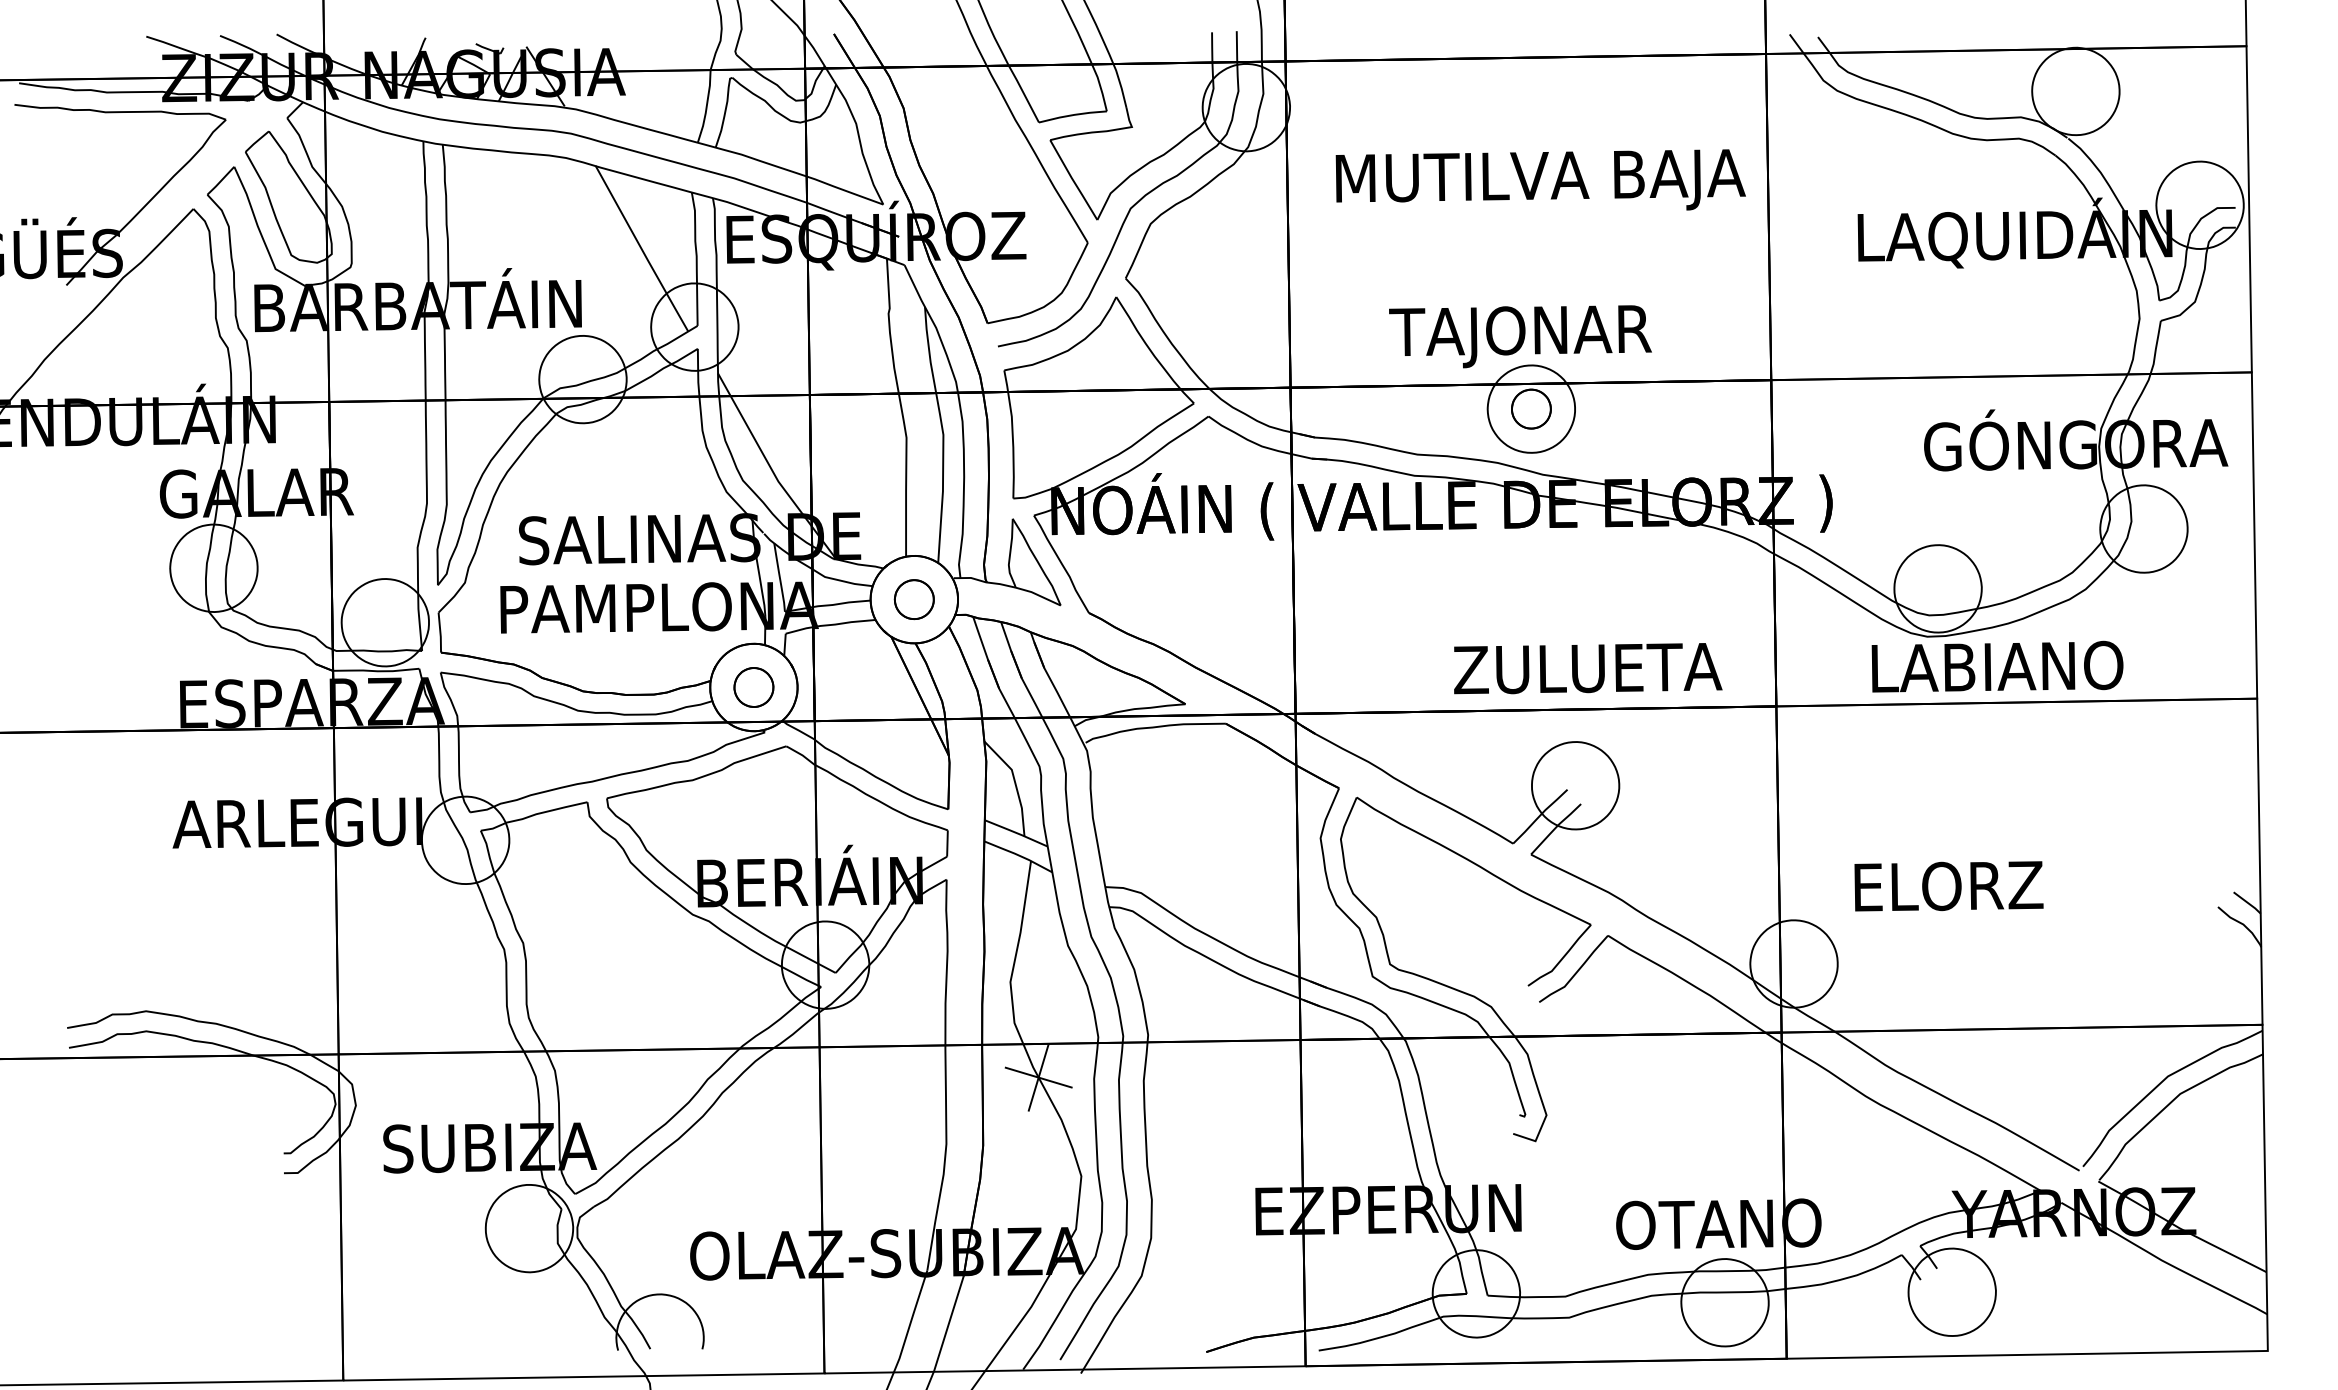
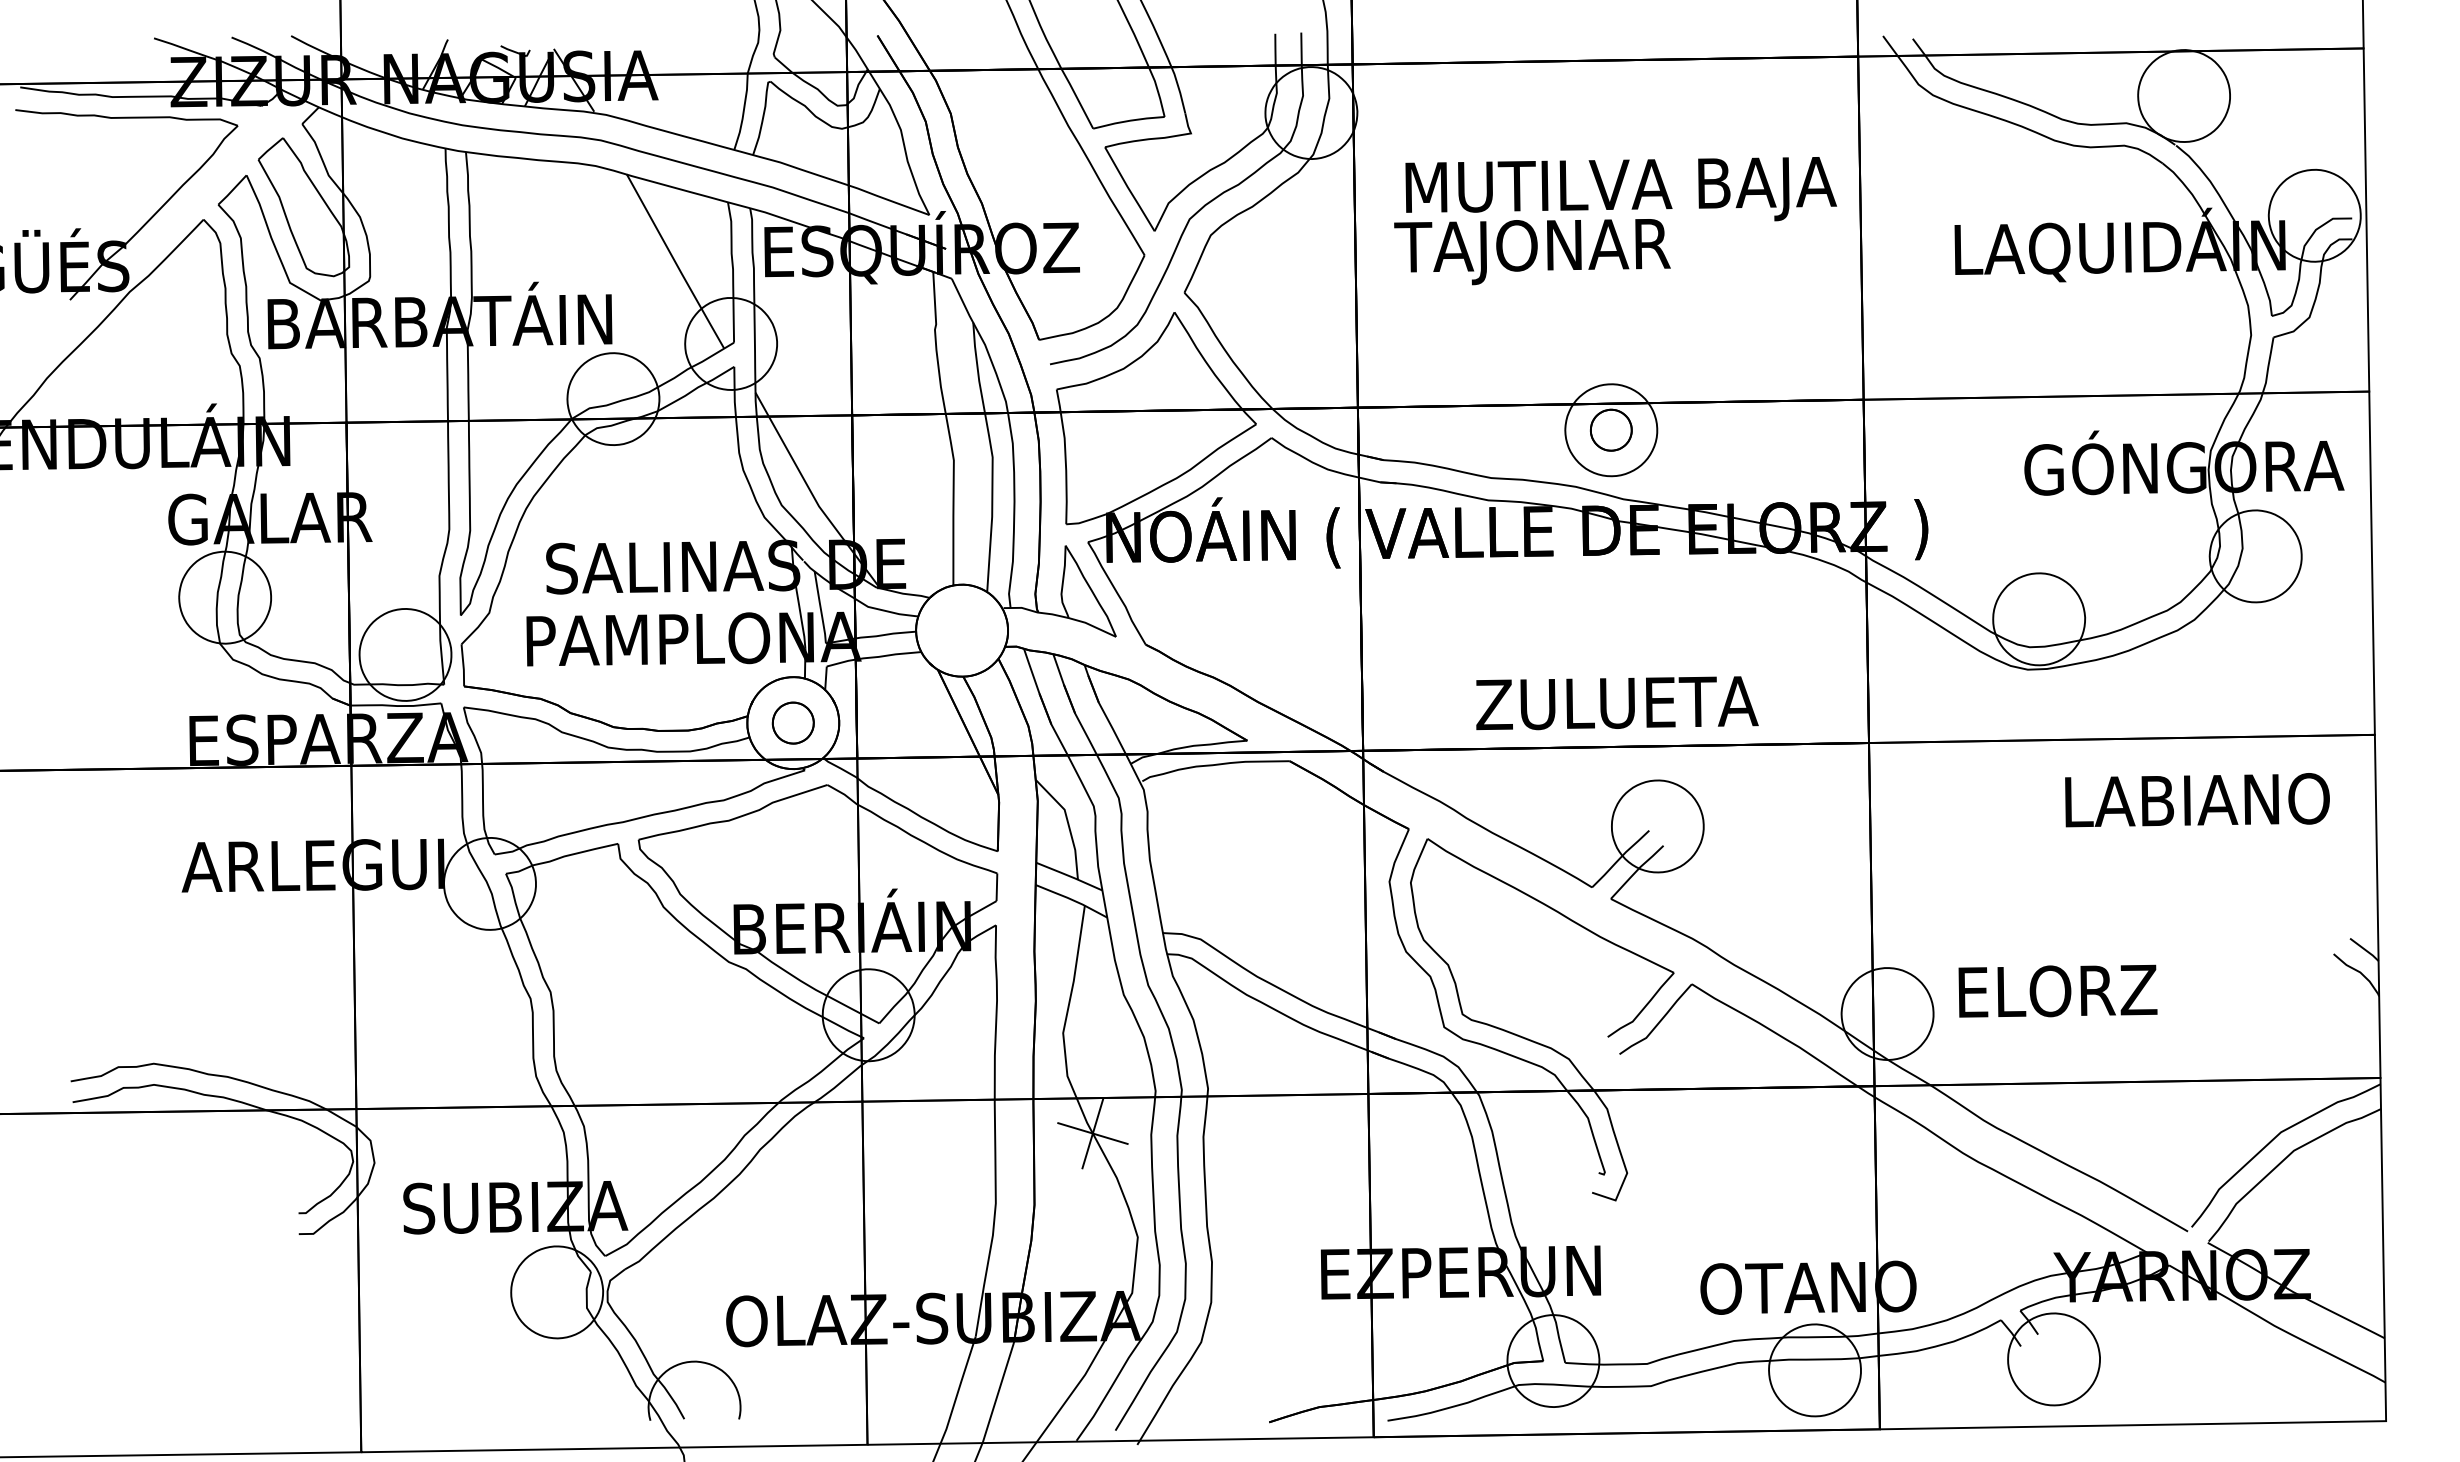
text: (1520, 336) -> (1532, 251), moved
part: (913, 599) -> (961, 630), removed
text: (1997, 666) -> (2197, 799), moved
text: (1588, 668) -> (1617, 703), moved
text: (1948, 886) -> (2057, 991), moved

